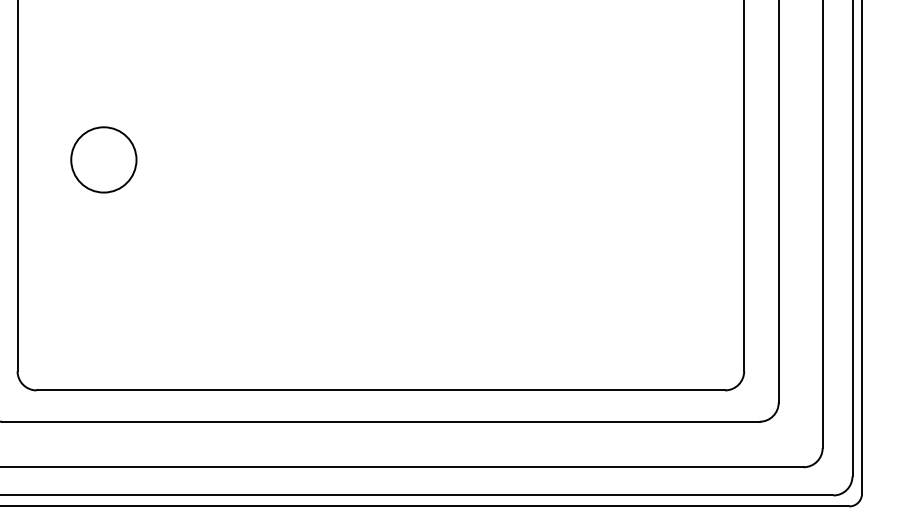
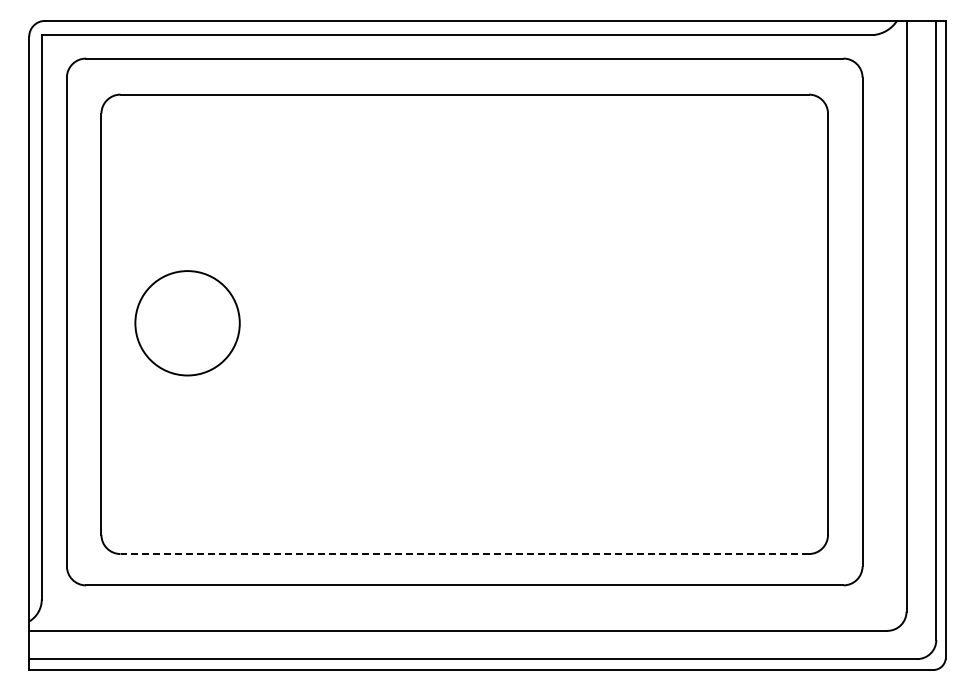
circle: (103, 159) -> (187, 323), size x1.6
line: (380, 390) -> (464, 554), solid -> dashed

